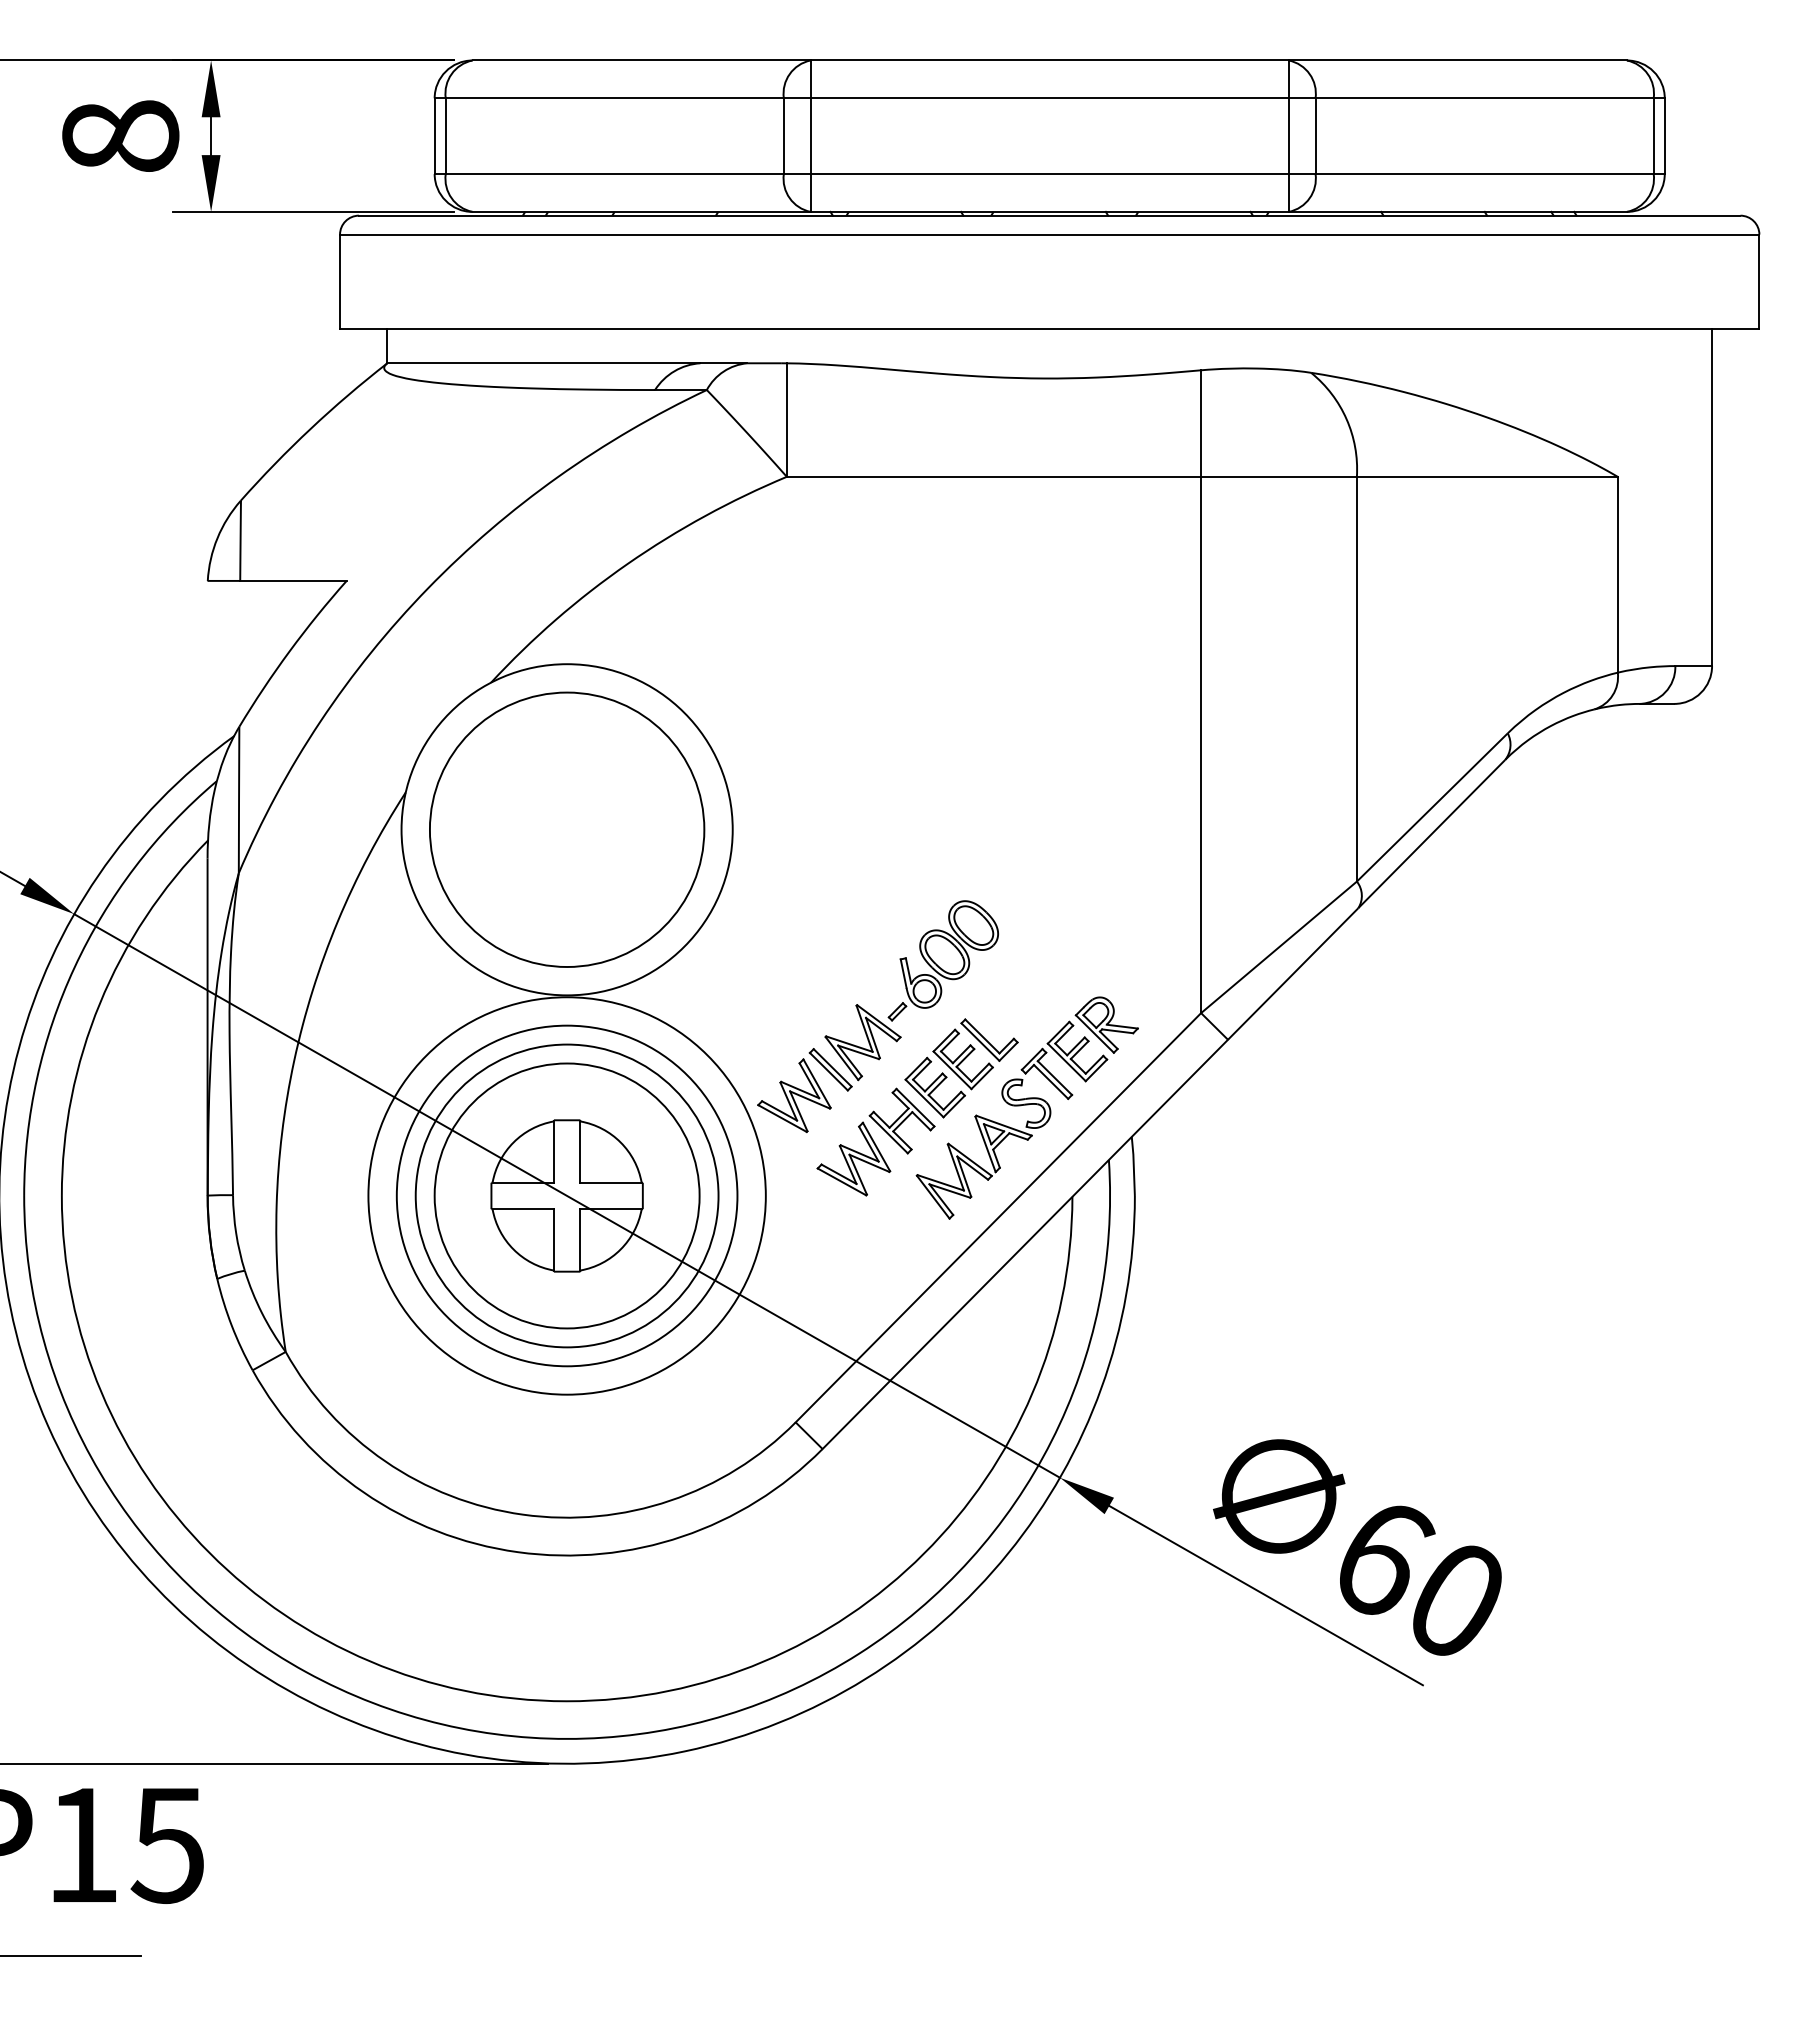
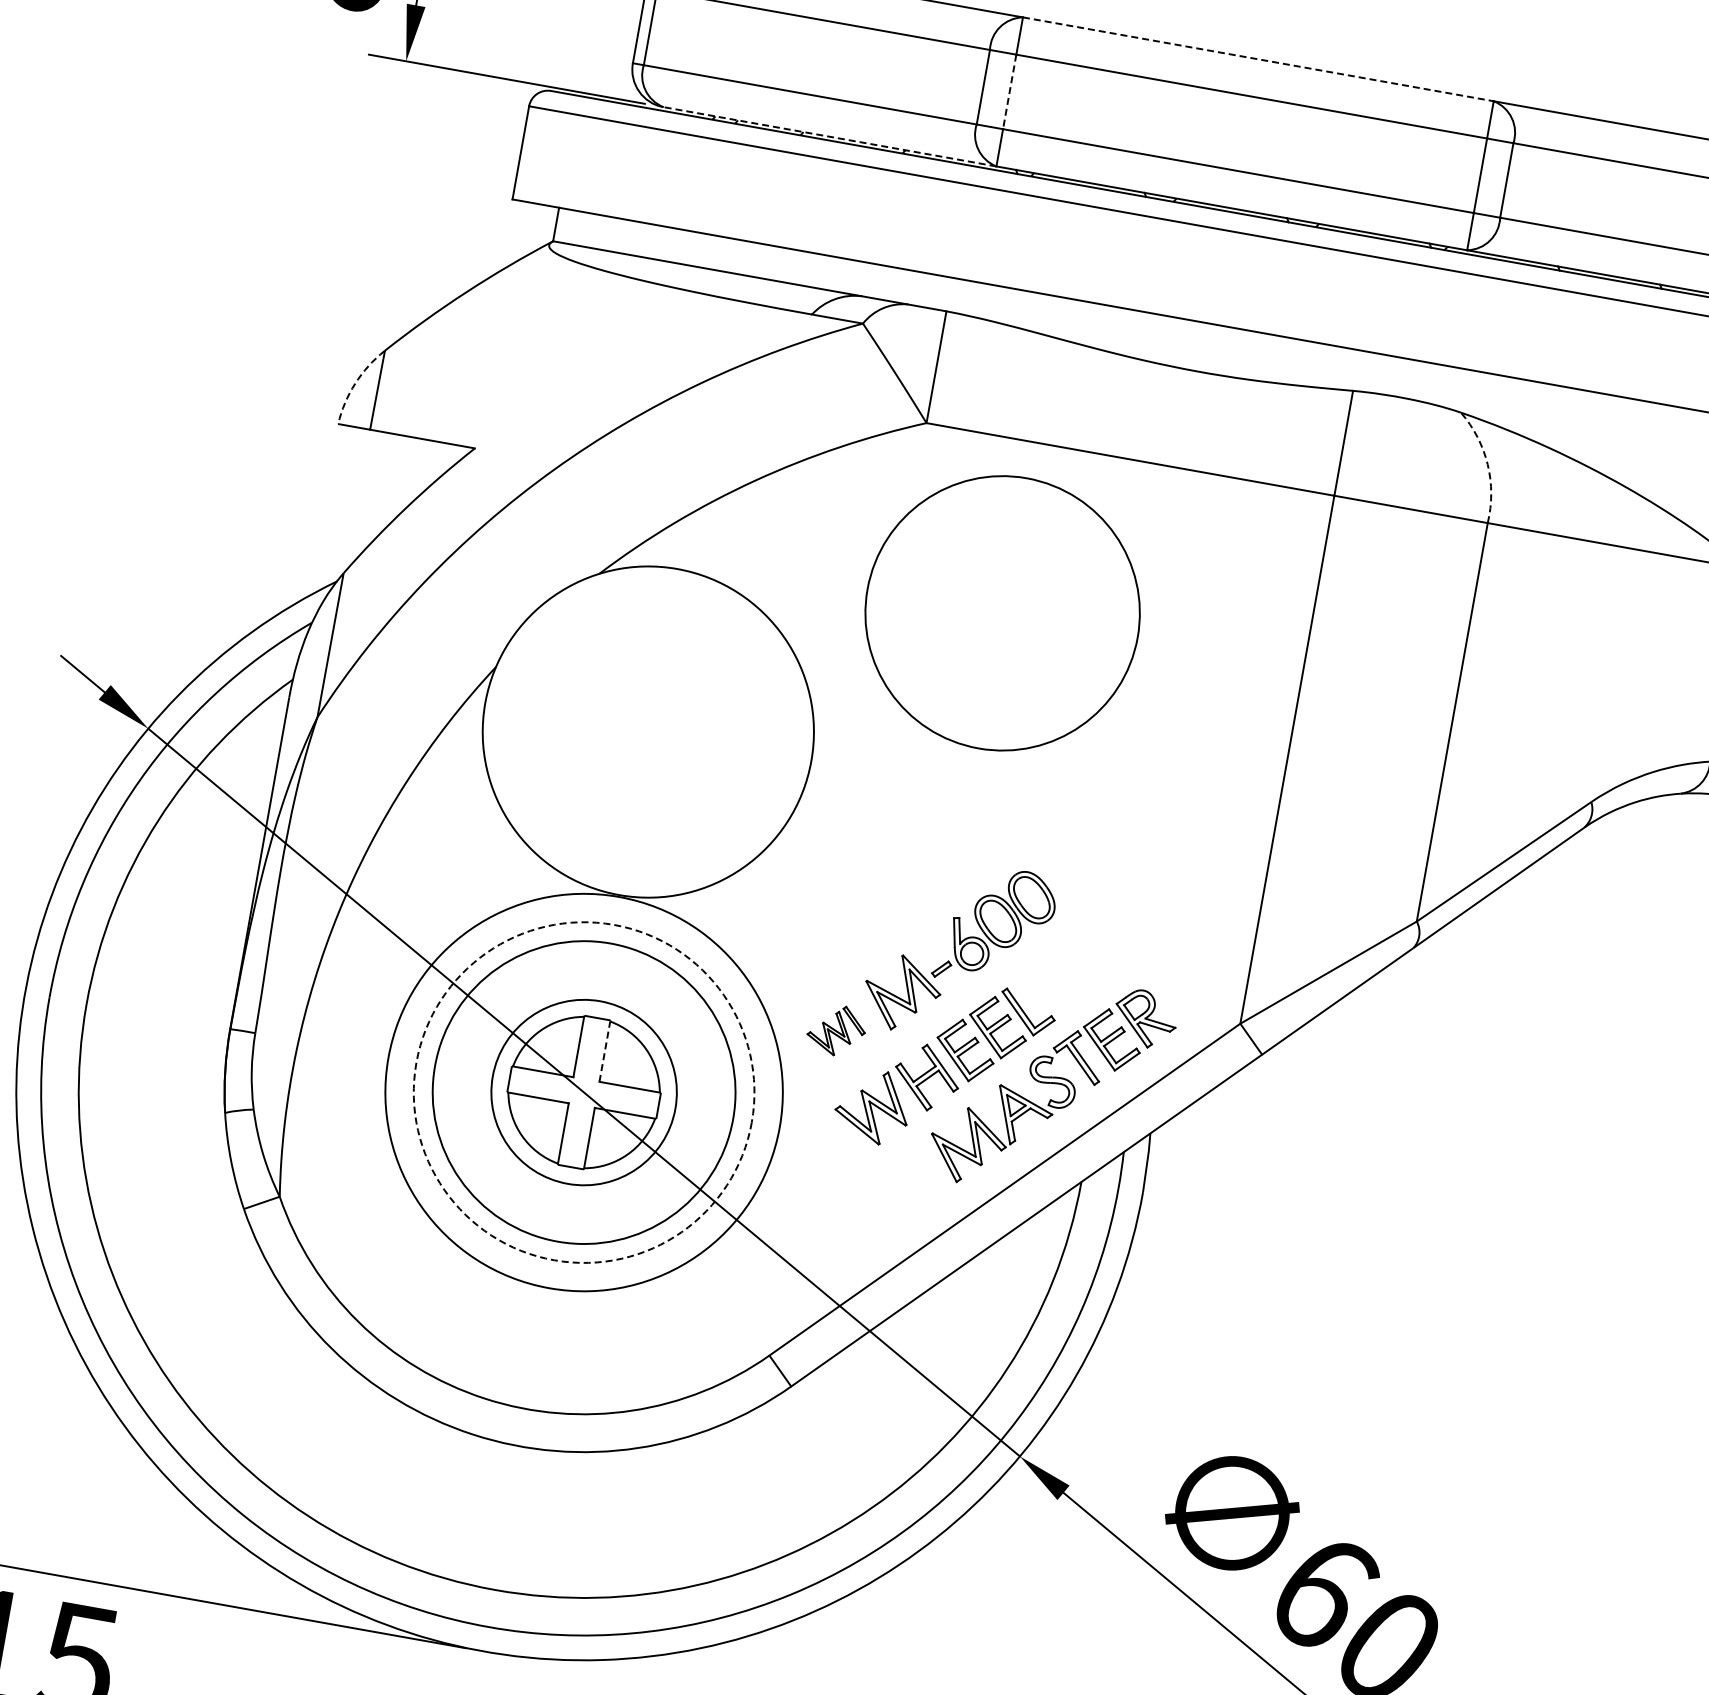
line: (1050, 60) -> (1259, 59), solid -> dashed
line: (810, 136) -> (1009, 92), solid -> dashed
line: (641, 211) -> (829, 136), solid -> dashed
arc: (1346, 419) -> (1487, 464), solid -> dashed
arc: (217, 538) -> (355, 383), solid -> dashed
circle: (567, 829) -> (1003, 613), moved
part: (804, 1090) -> (836, 1030), size x0.6
line: (580, 1152) -> (604, 1052), solid -> dashed
circle: (566, 1195) -> (583, 1091), size x0.7
circle: (566, 1195) -> (583, 1091), solid -> dashed

